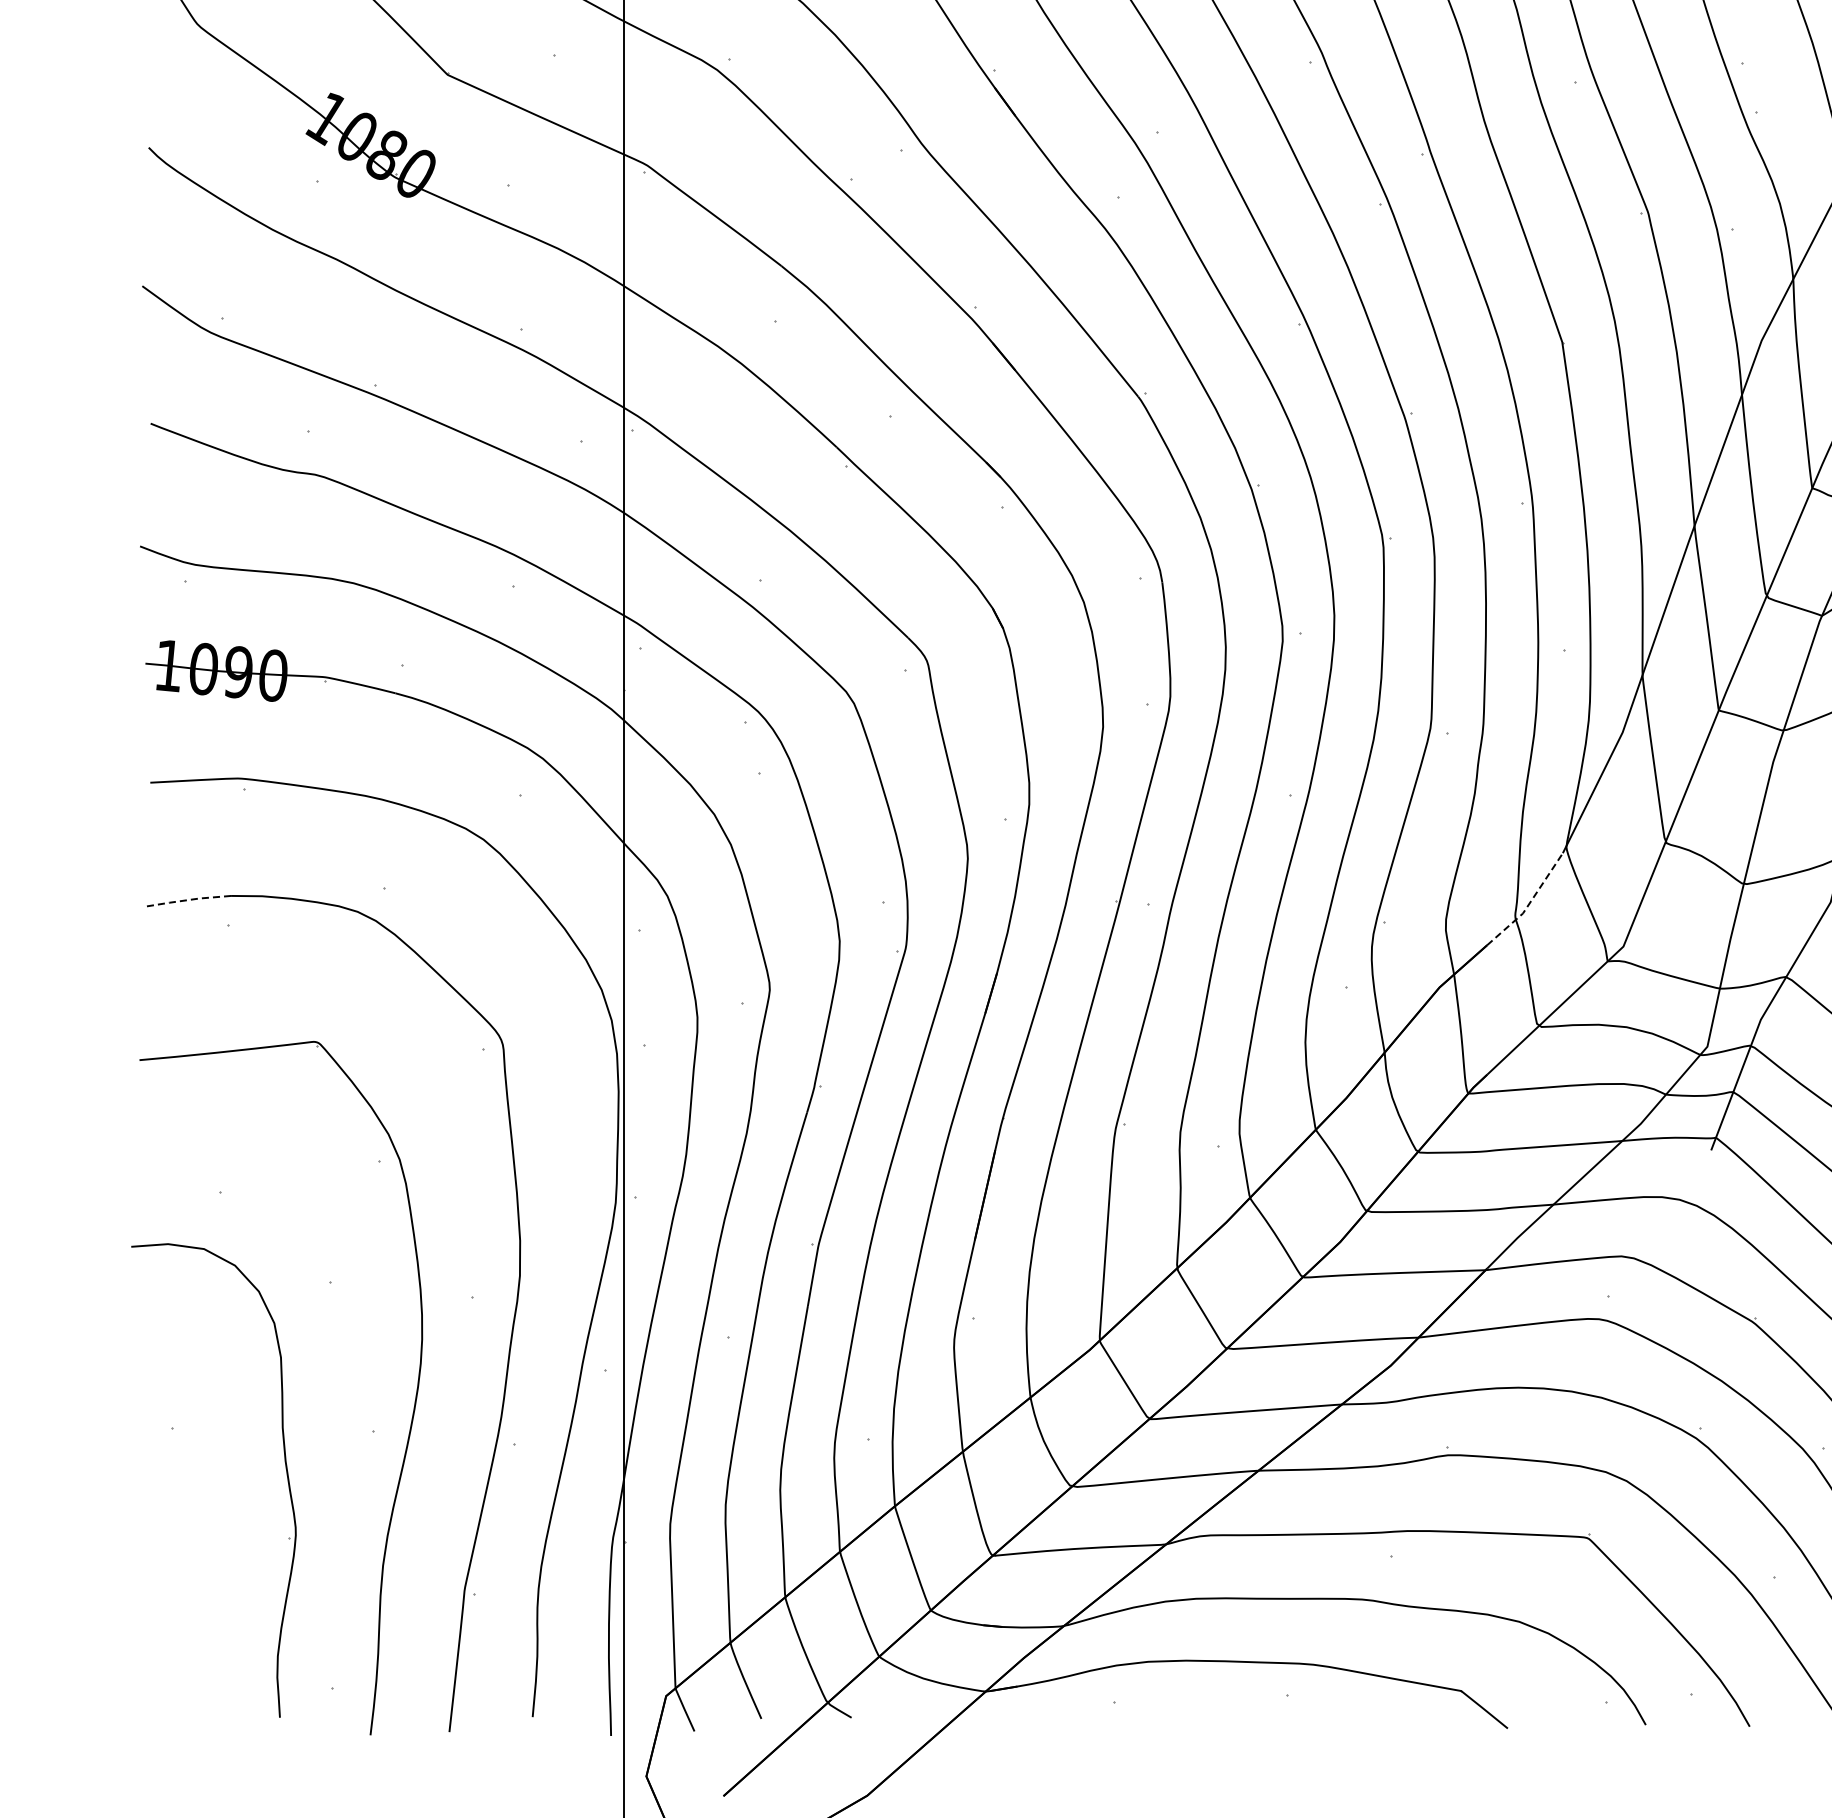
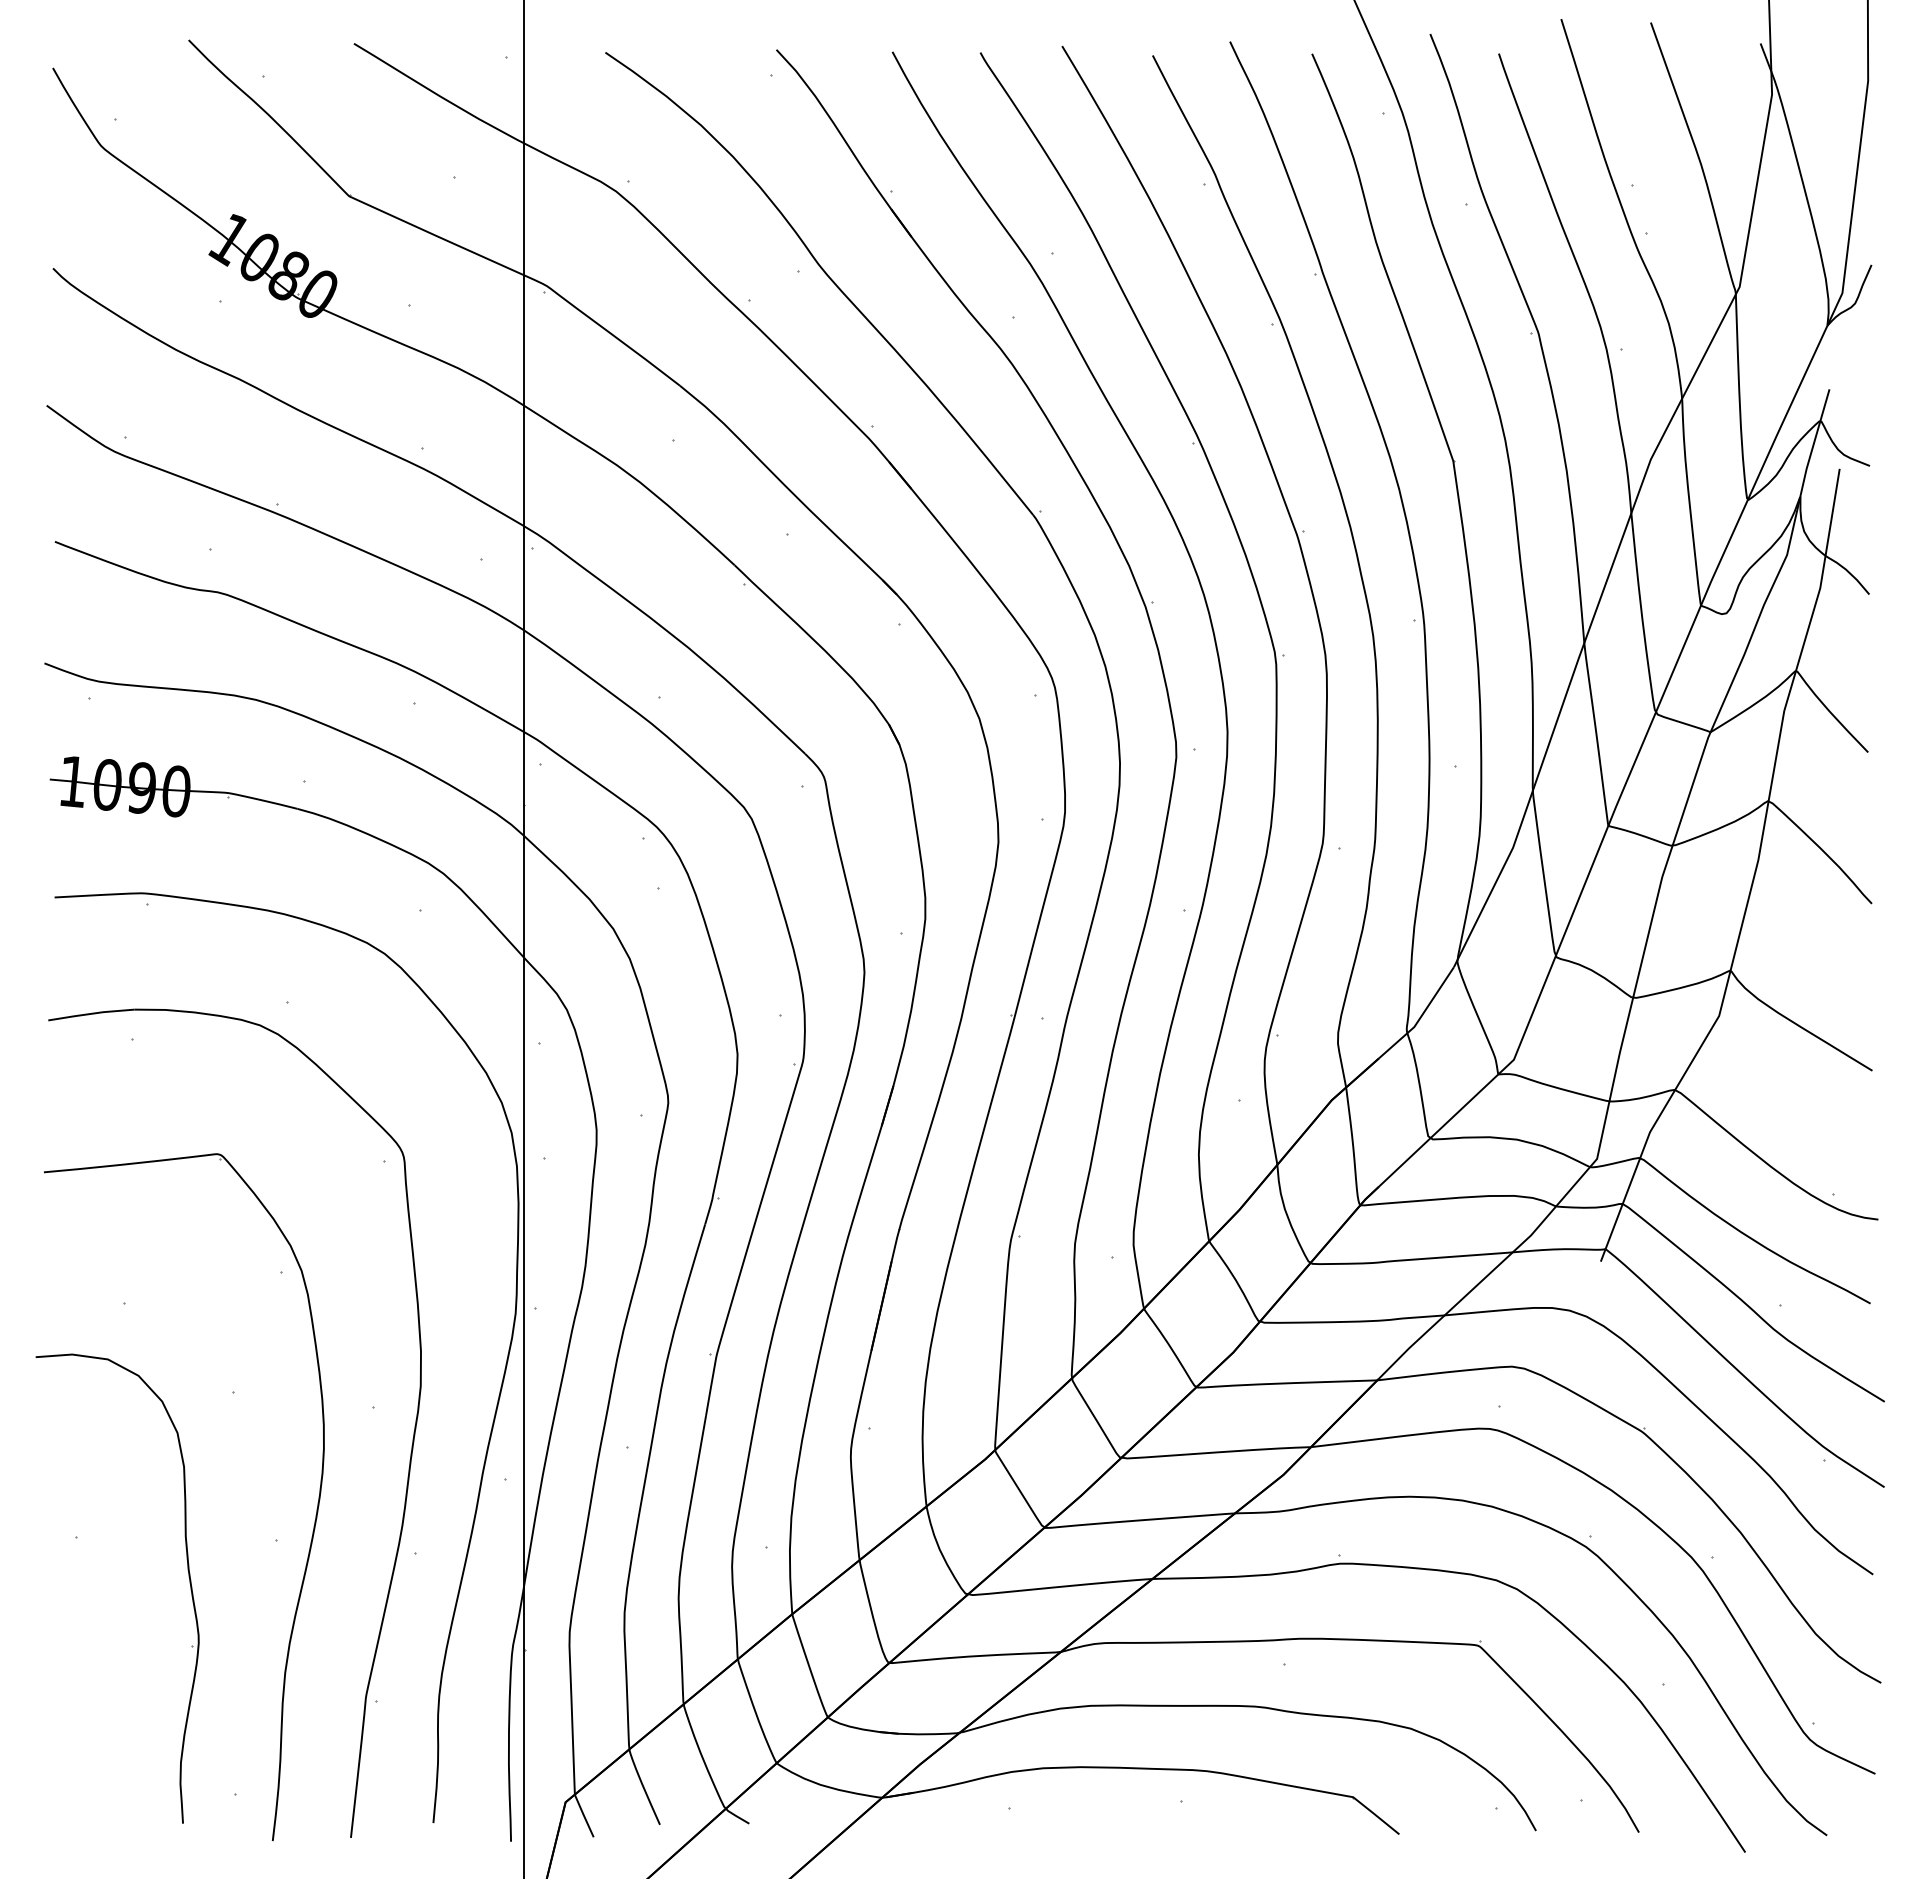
line: (187, 899) -> (91, 1013), dashed -> solid
line: (1529, 903) -> (1420, 1017), dashed -> solid

